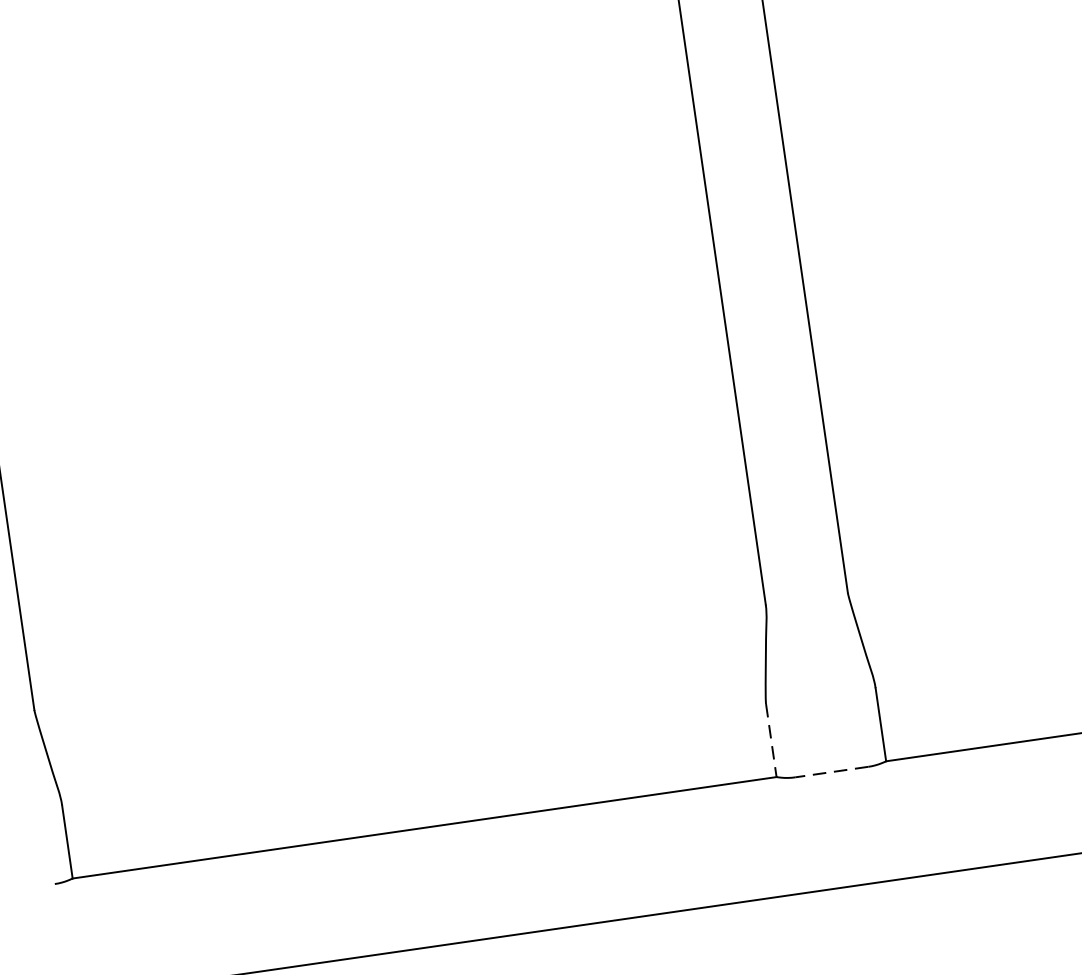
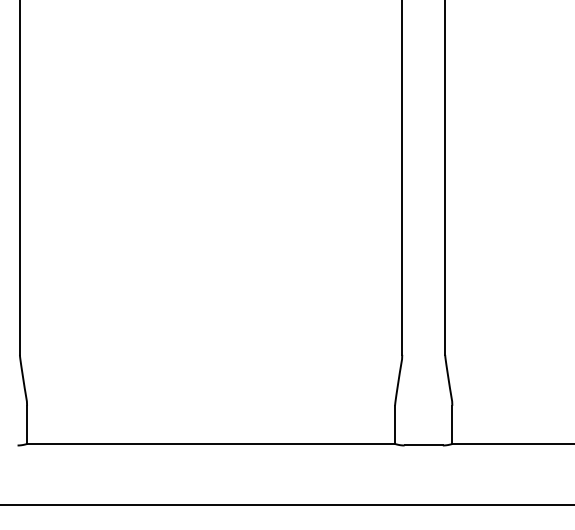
line: (772, 741) -> (395, 425), dashed -> solid
line: (831, 772) -> (423, 445), dashed -> solid

